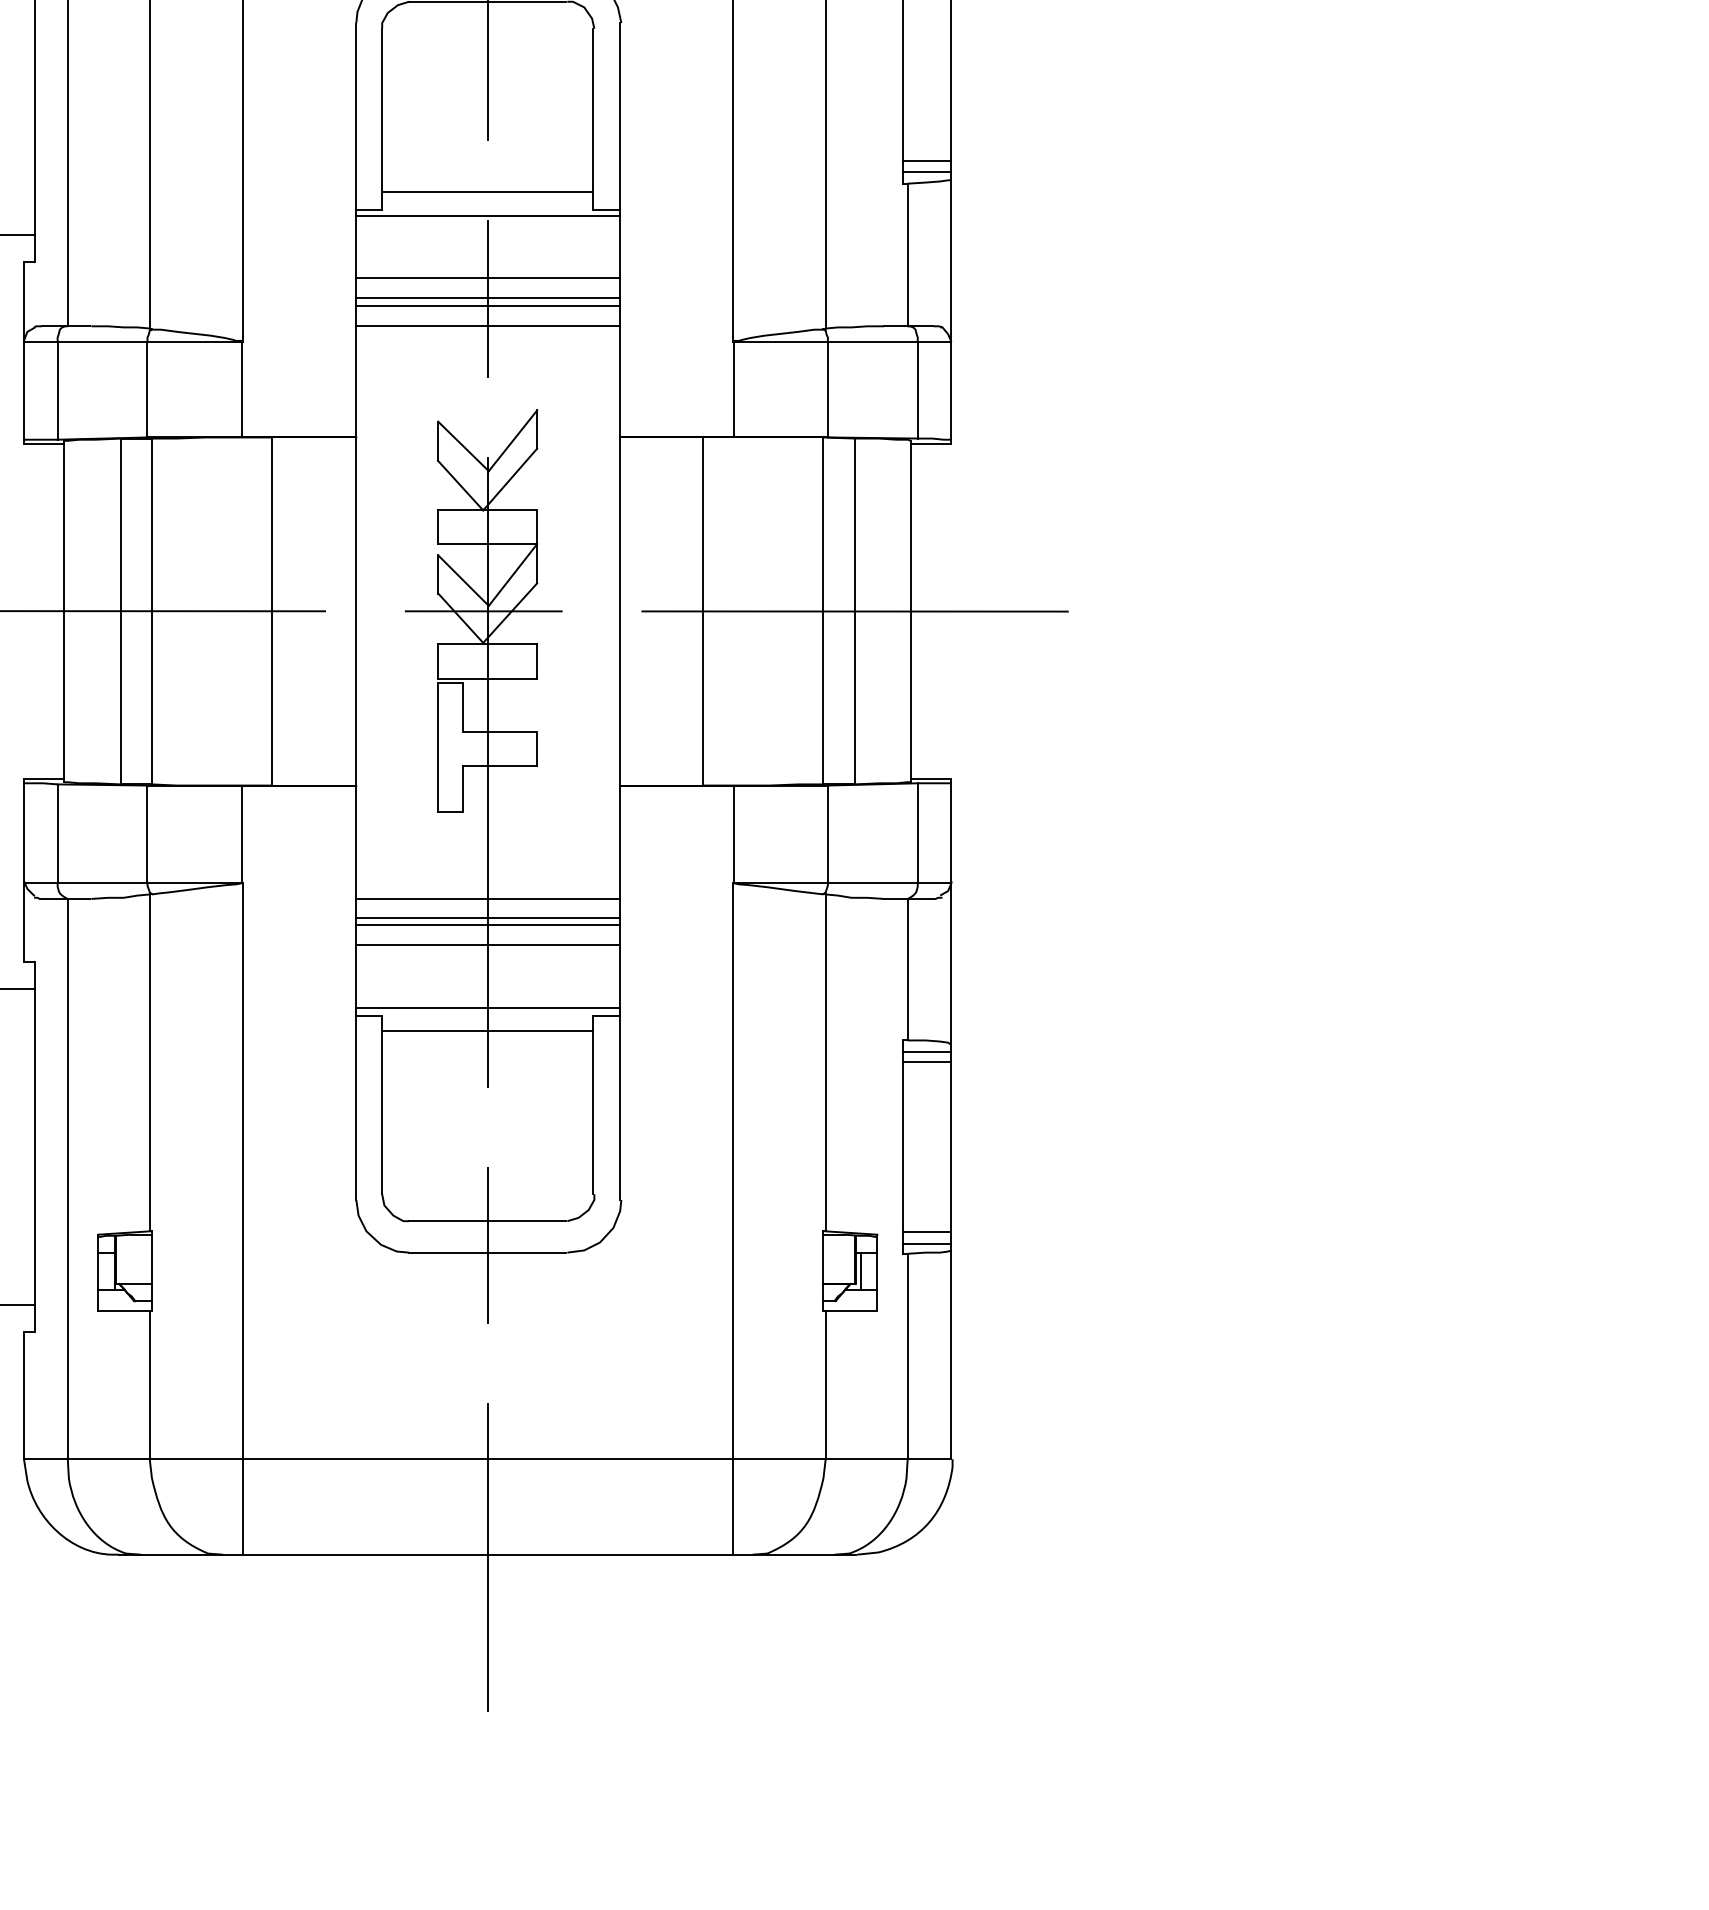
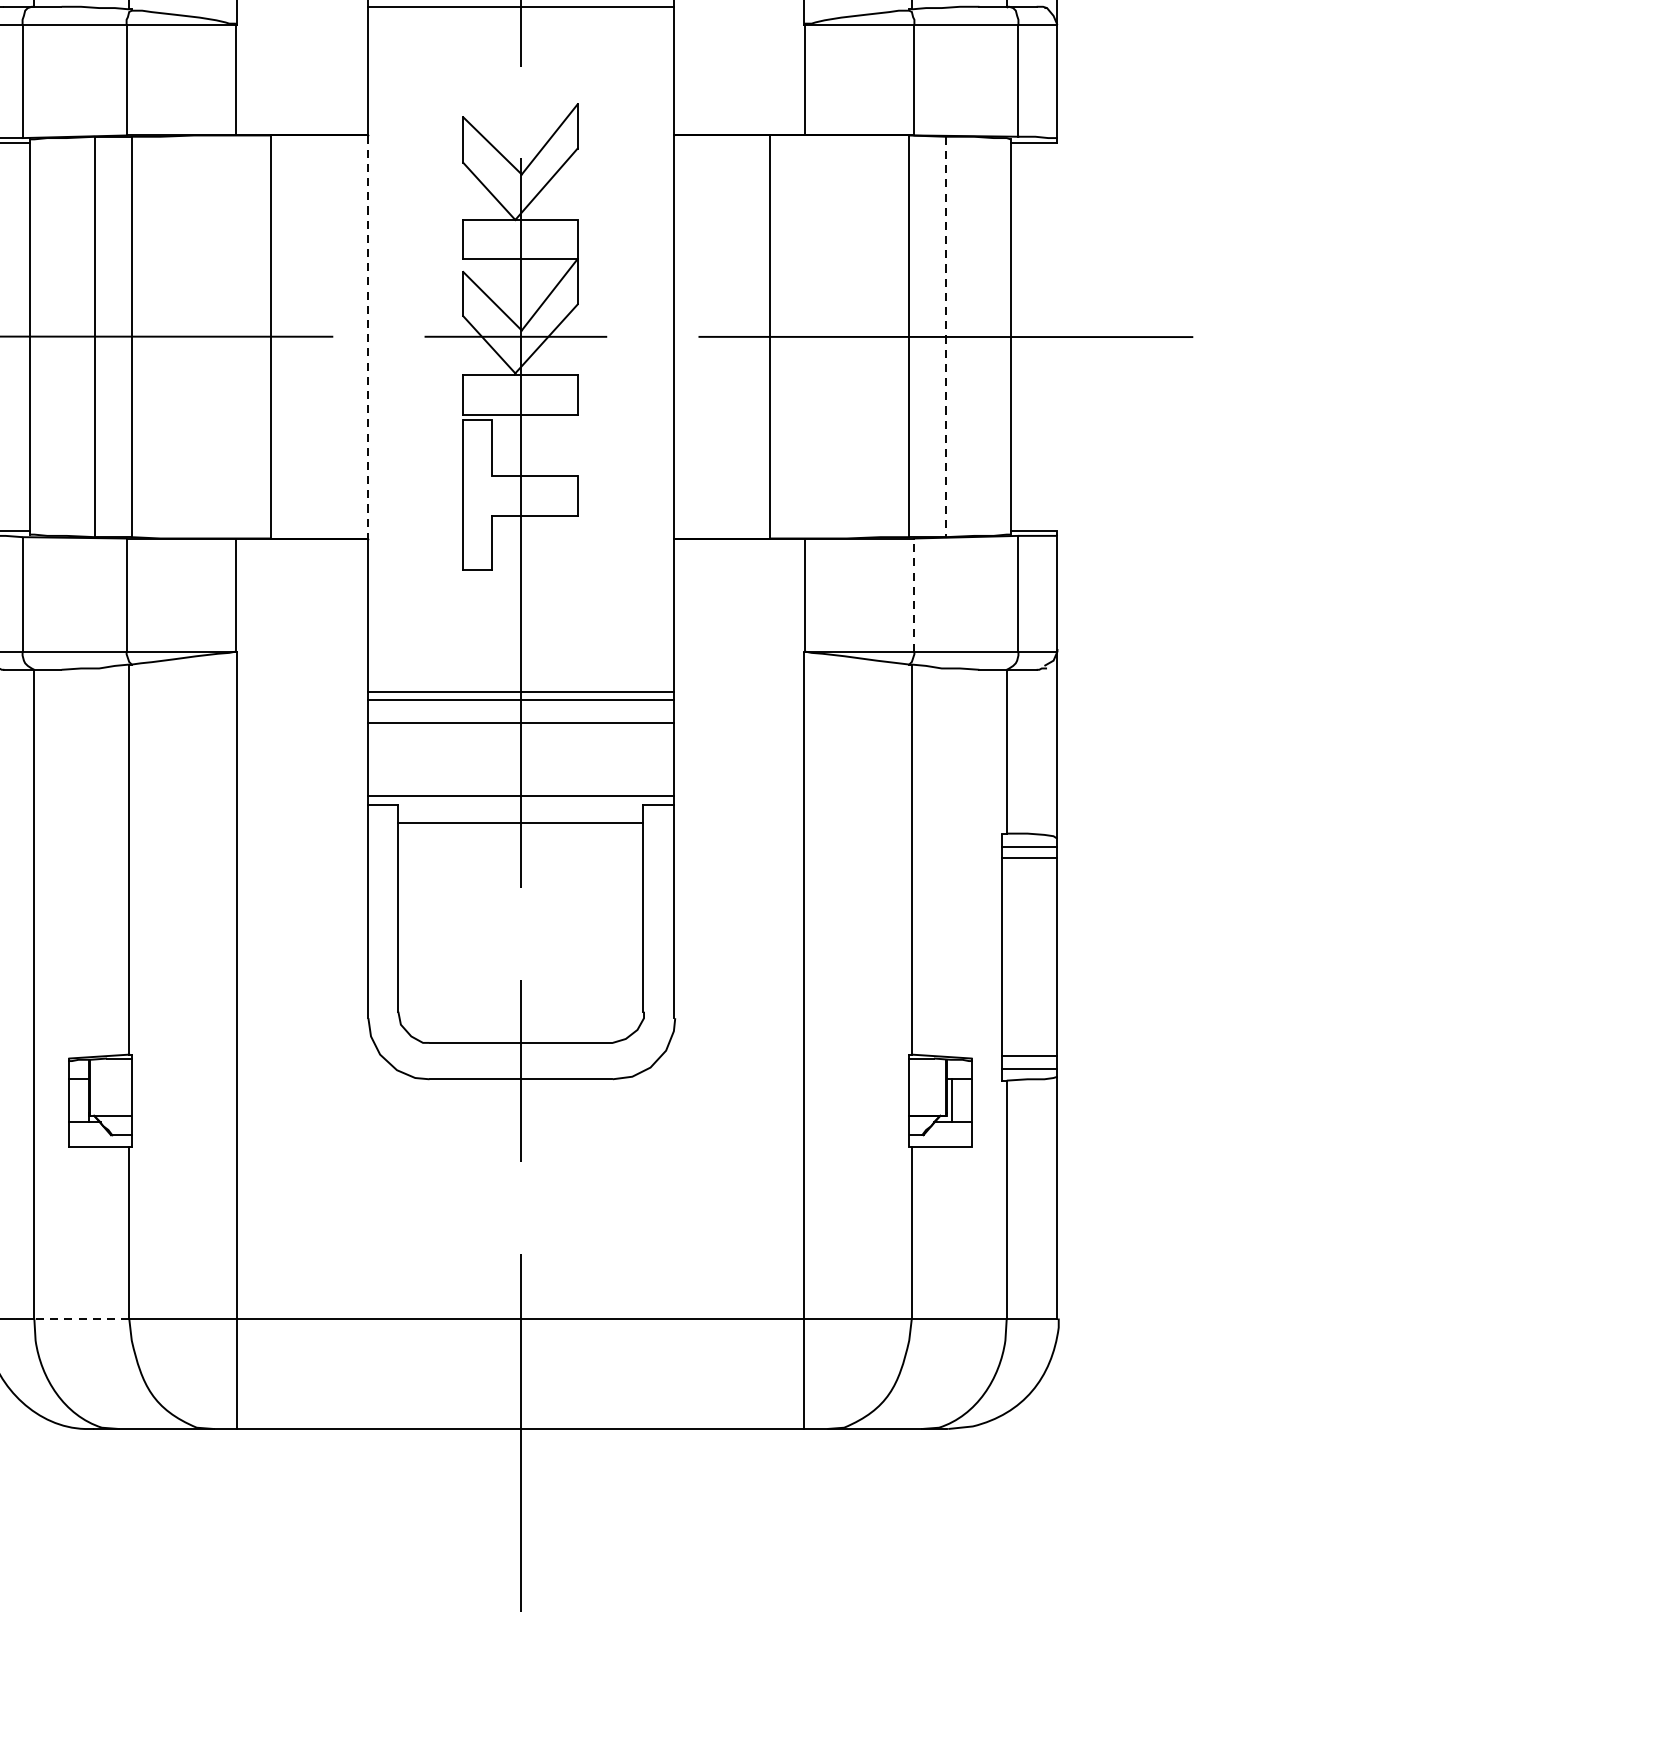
line: (854, 611) -> (945, 336), solid -> dashed
line: (356, 612) -> (368, 338), solid -> dashed
line: (827, 834) -> (913, 595), solid -> dashed
line: (488, 898) -> (521, 669), removed
line: (108, 1459) -> (81, 1318), solid -> dashed

